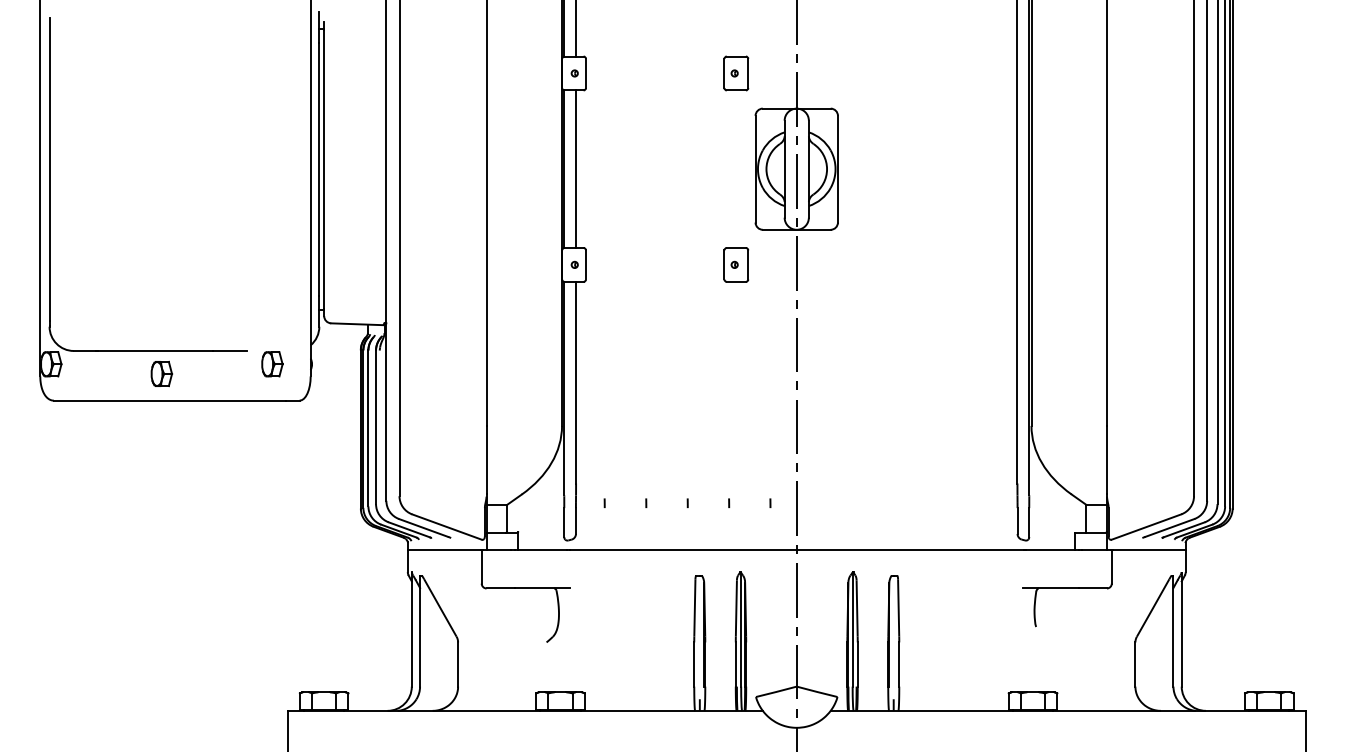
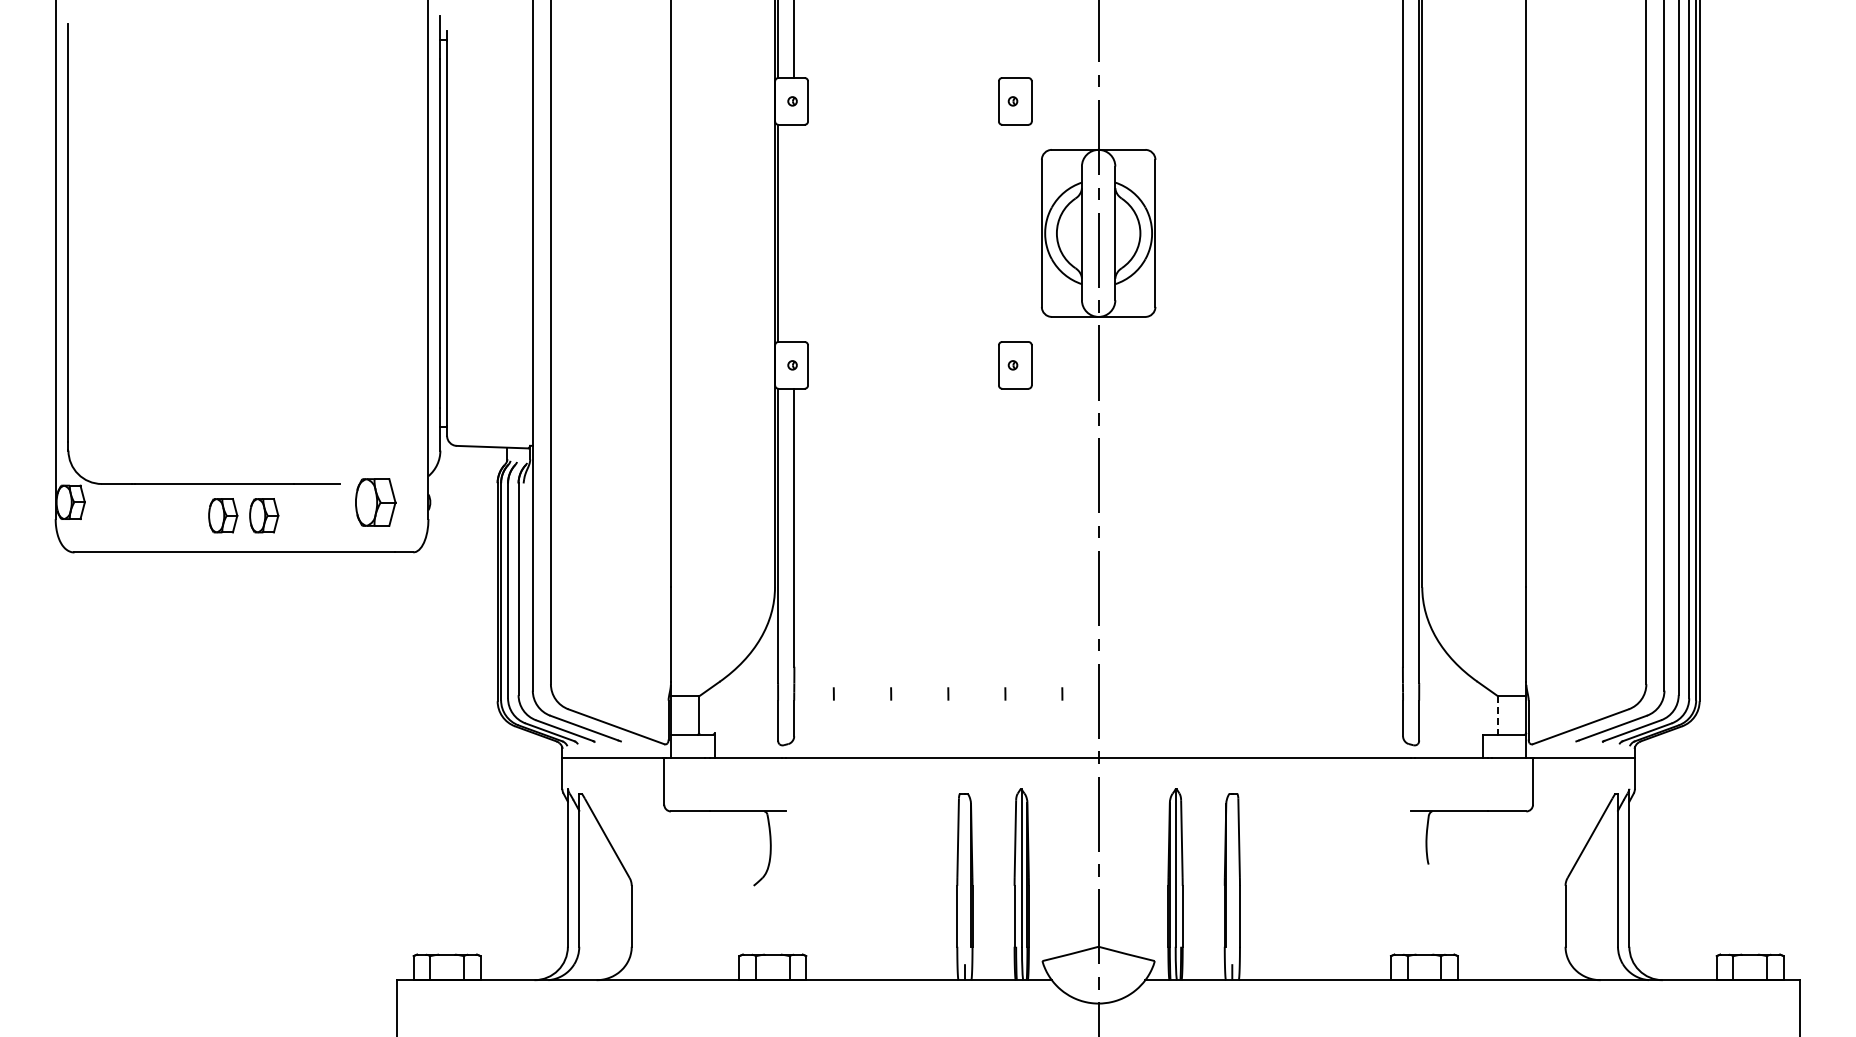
line: (576, 169) -> (794, 233), removed
part: (272, 363) -> (375, 501), size x1.4
part: (191, 373) -> (264, 515), added
line: (1086, 518) -> (1497, 715), solid -> dashed

